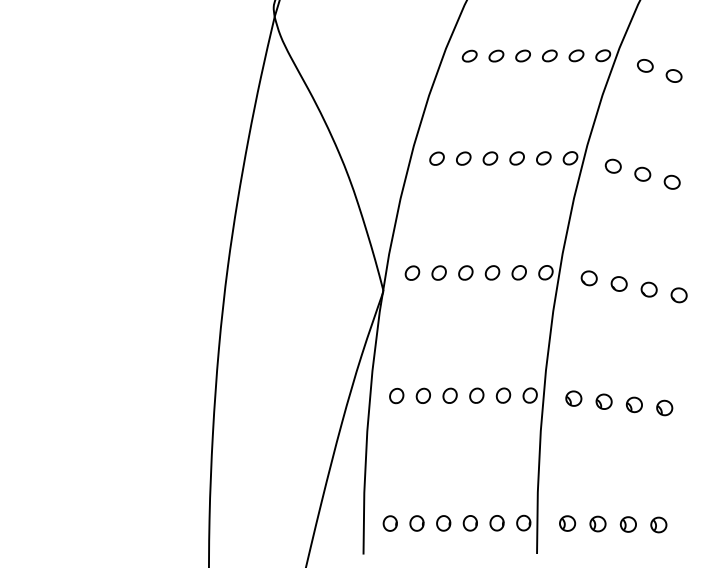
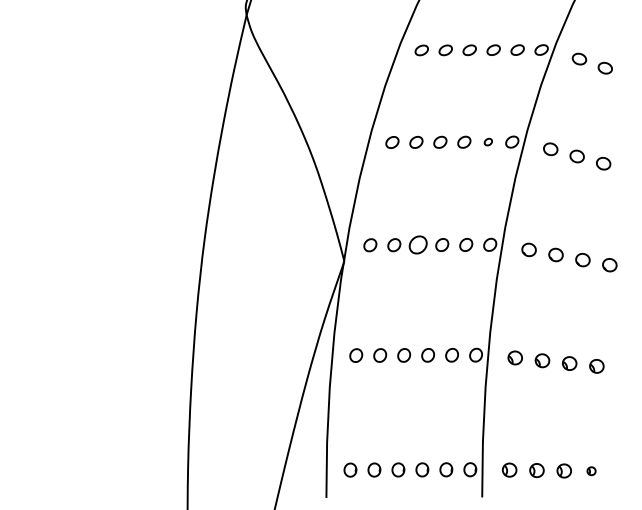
part: (544, 157) -> (488, 141), size x0.6
part: (466, 273) -> (418, 245), size x1.4
part: (658, 523) -> (591, 470), size x0.6

